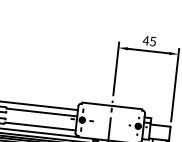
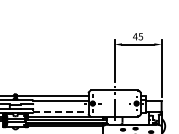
line: (39, 126) -> (60, 112), solid -> dashed

